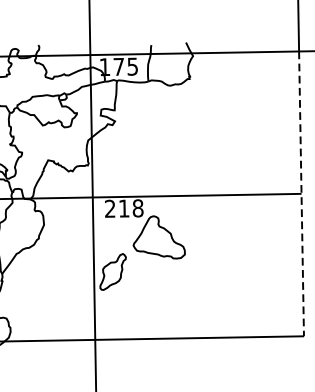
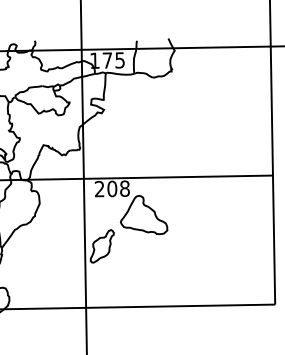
line: (301, 194) -> (272, 176), dashed -> solid
text: (124, 208) -> (112, 188), 218 -> 208

